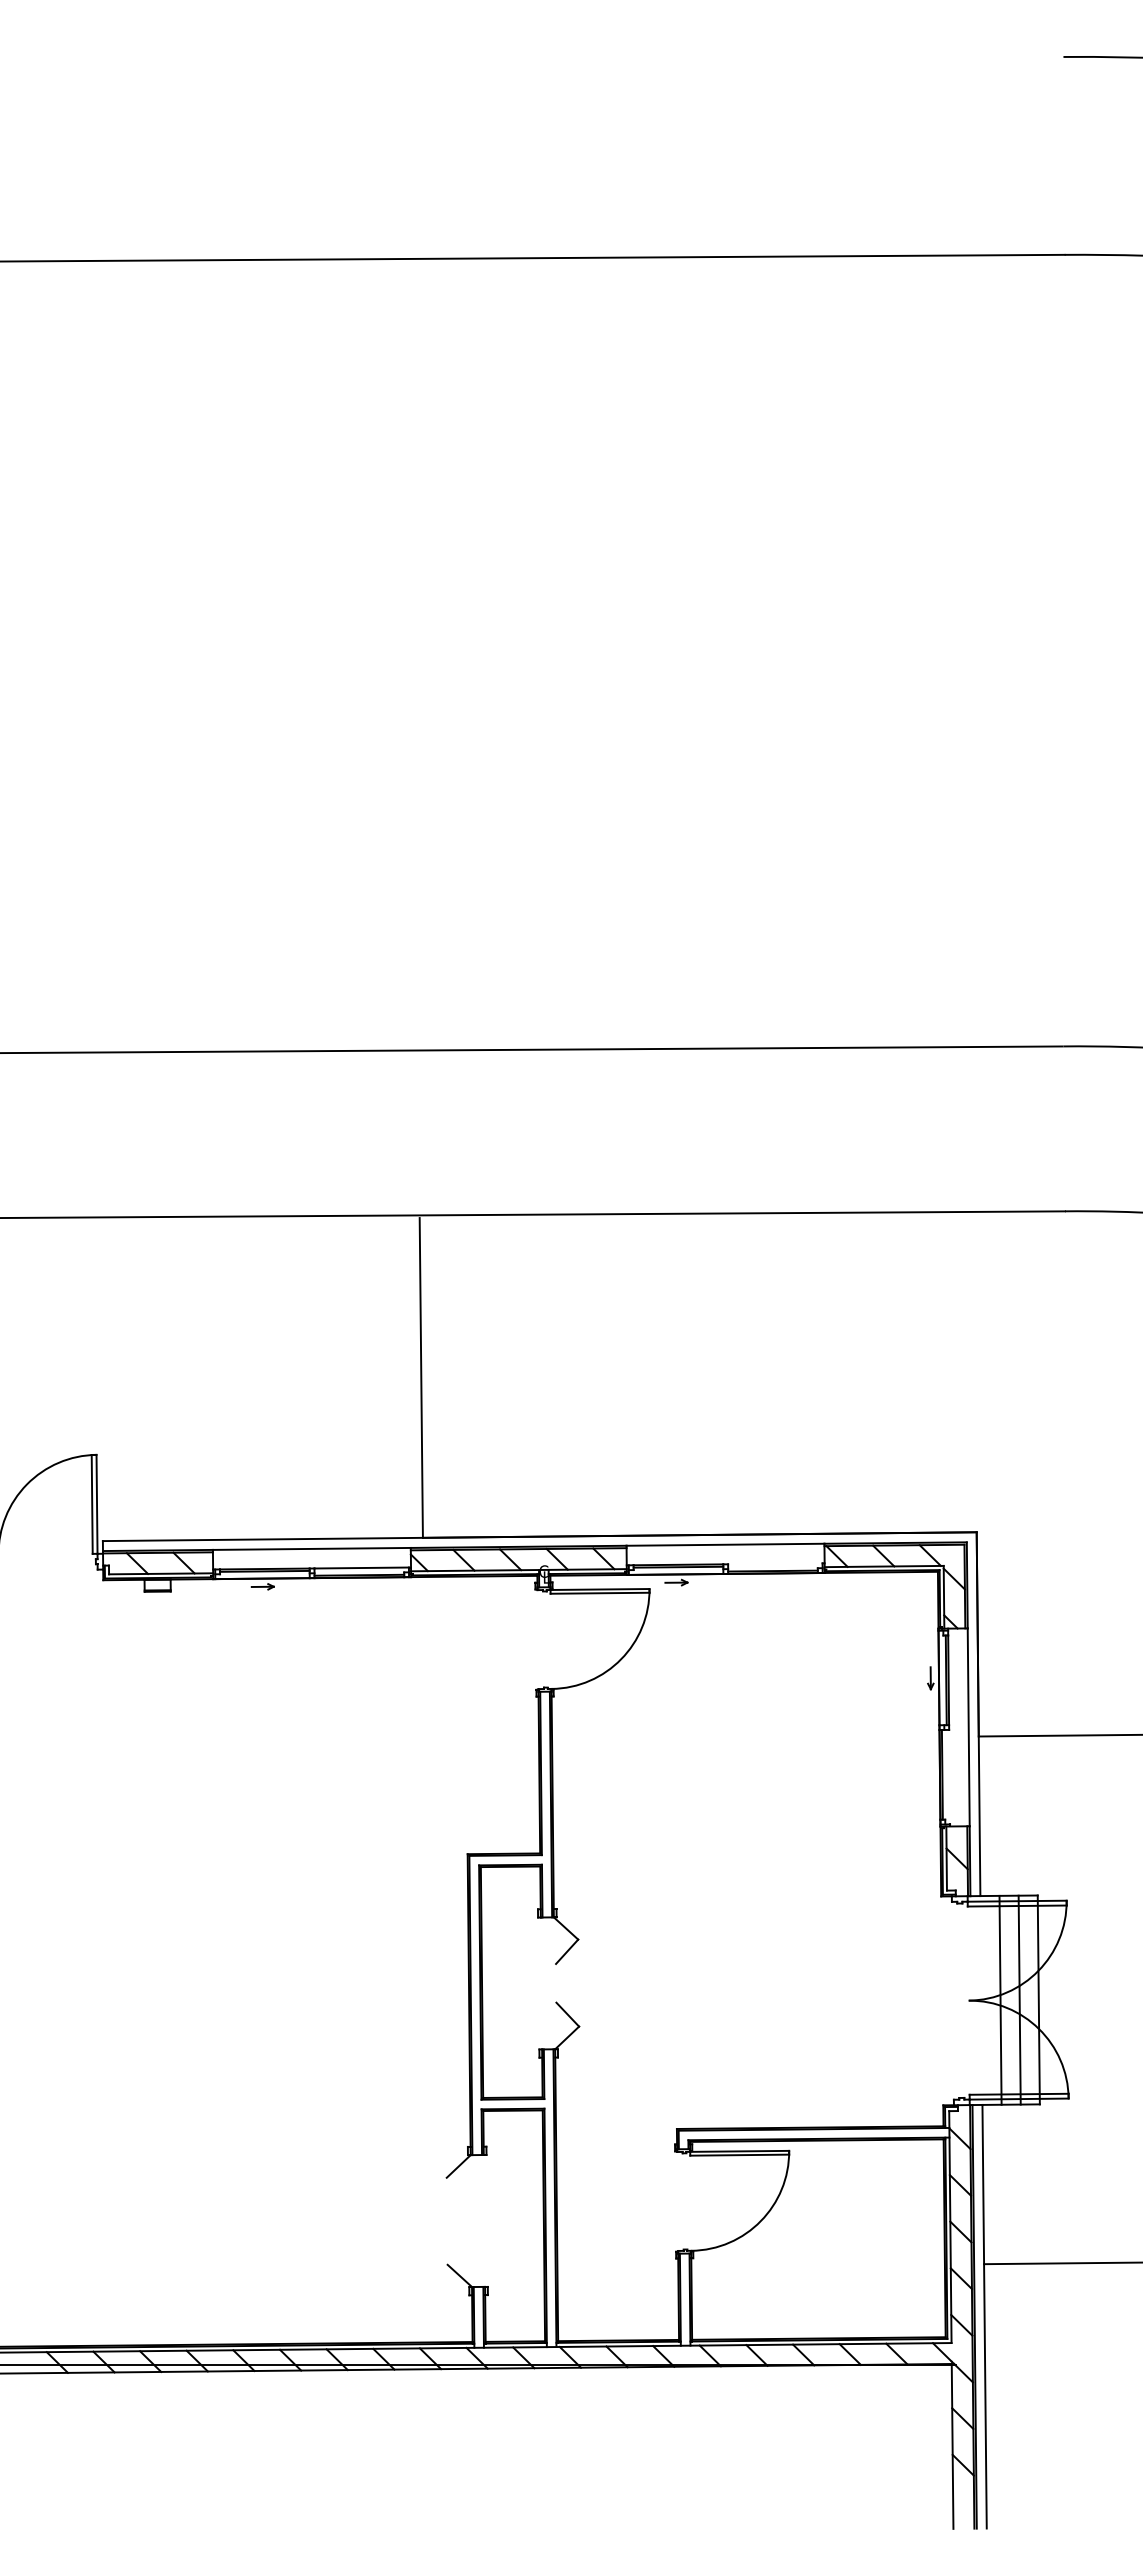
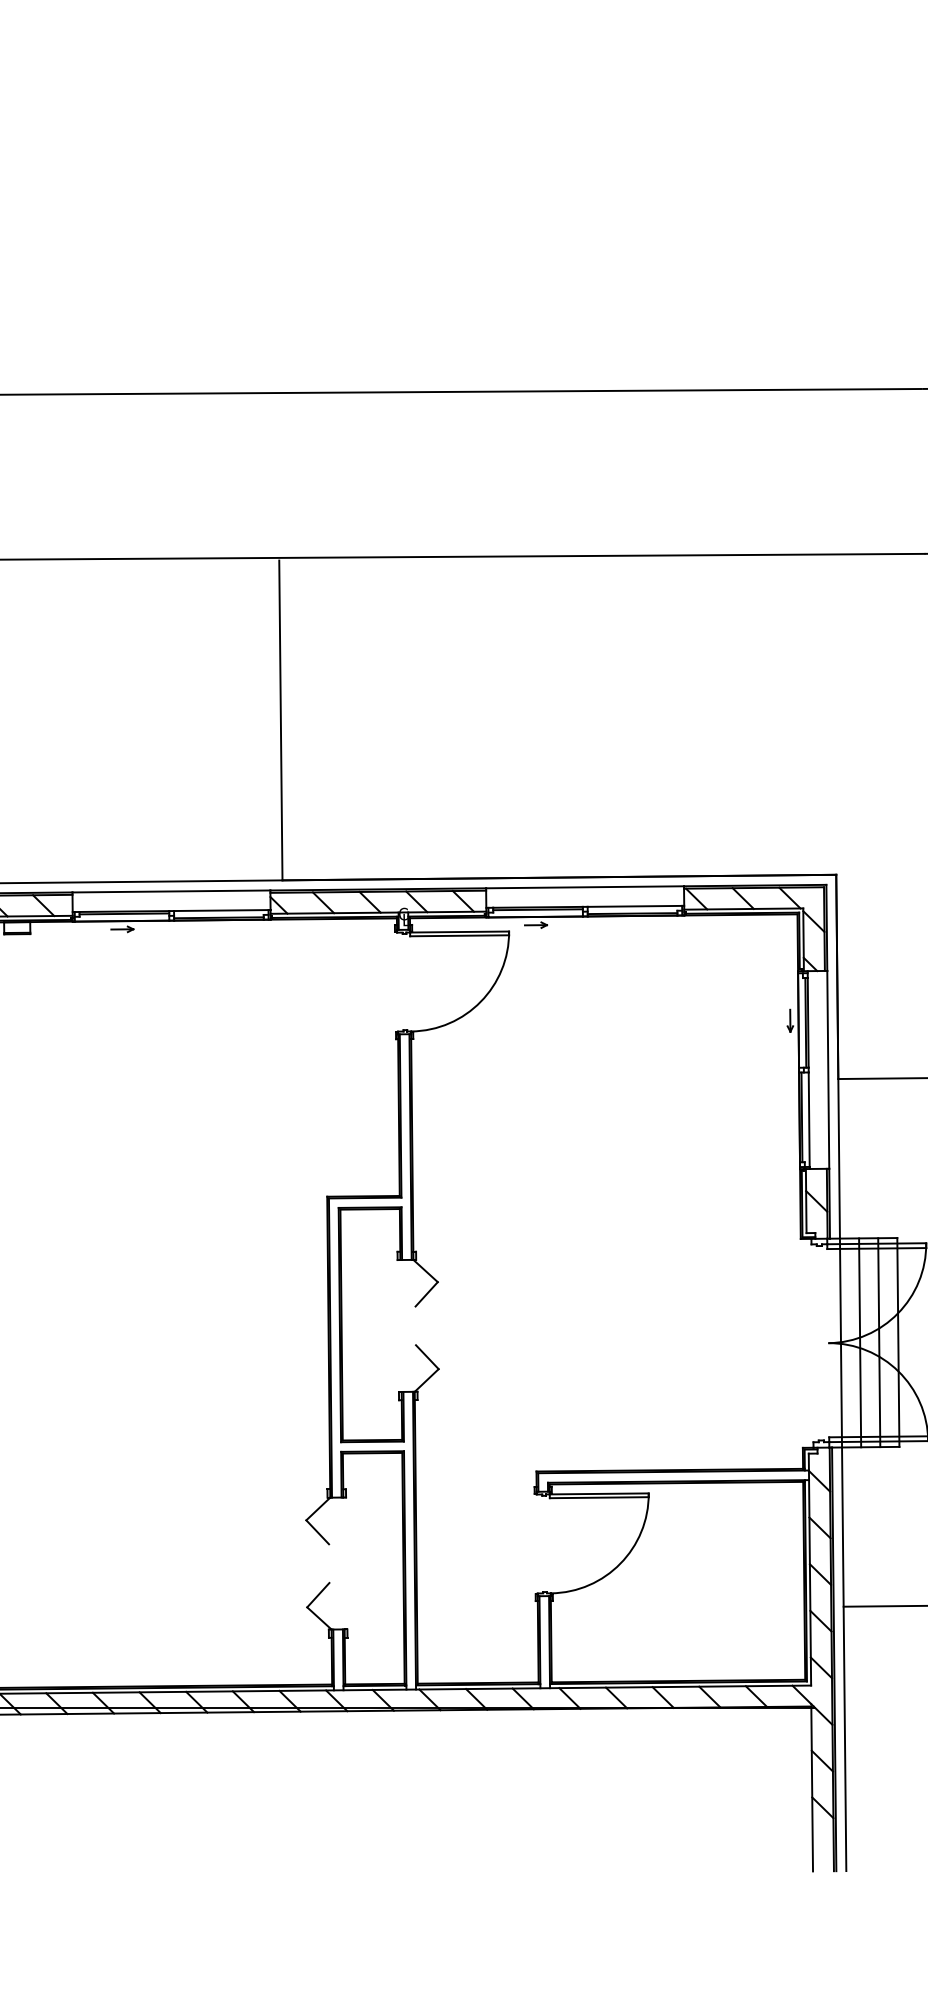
line: (775, 1563) -> (635, 906), added
line: (949, 1776) -> (809, 1119), added
line: (981, 2000) -> (841, 1343), added
line: (457, 2189) -> (317, 1532), added
line: (458, 2252) -> (318, 1595), added

